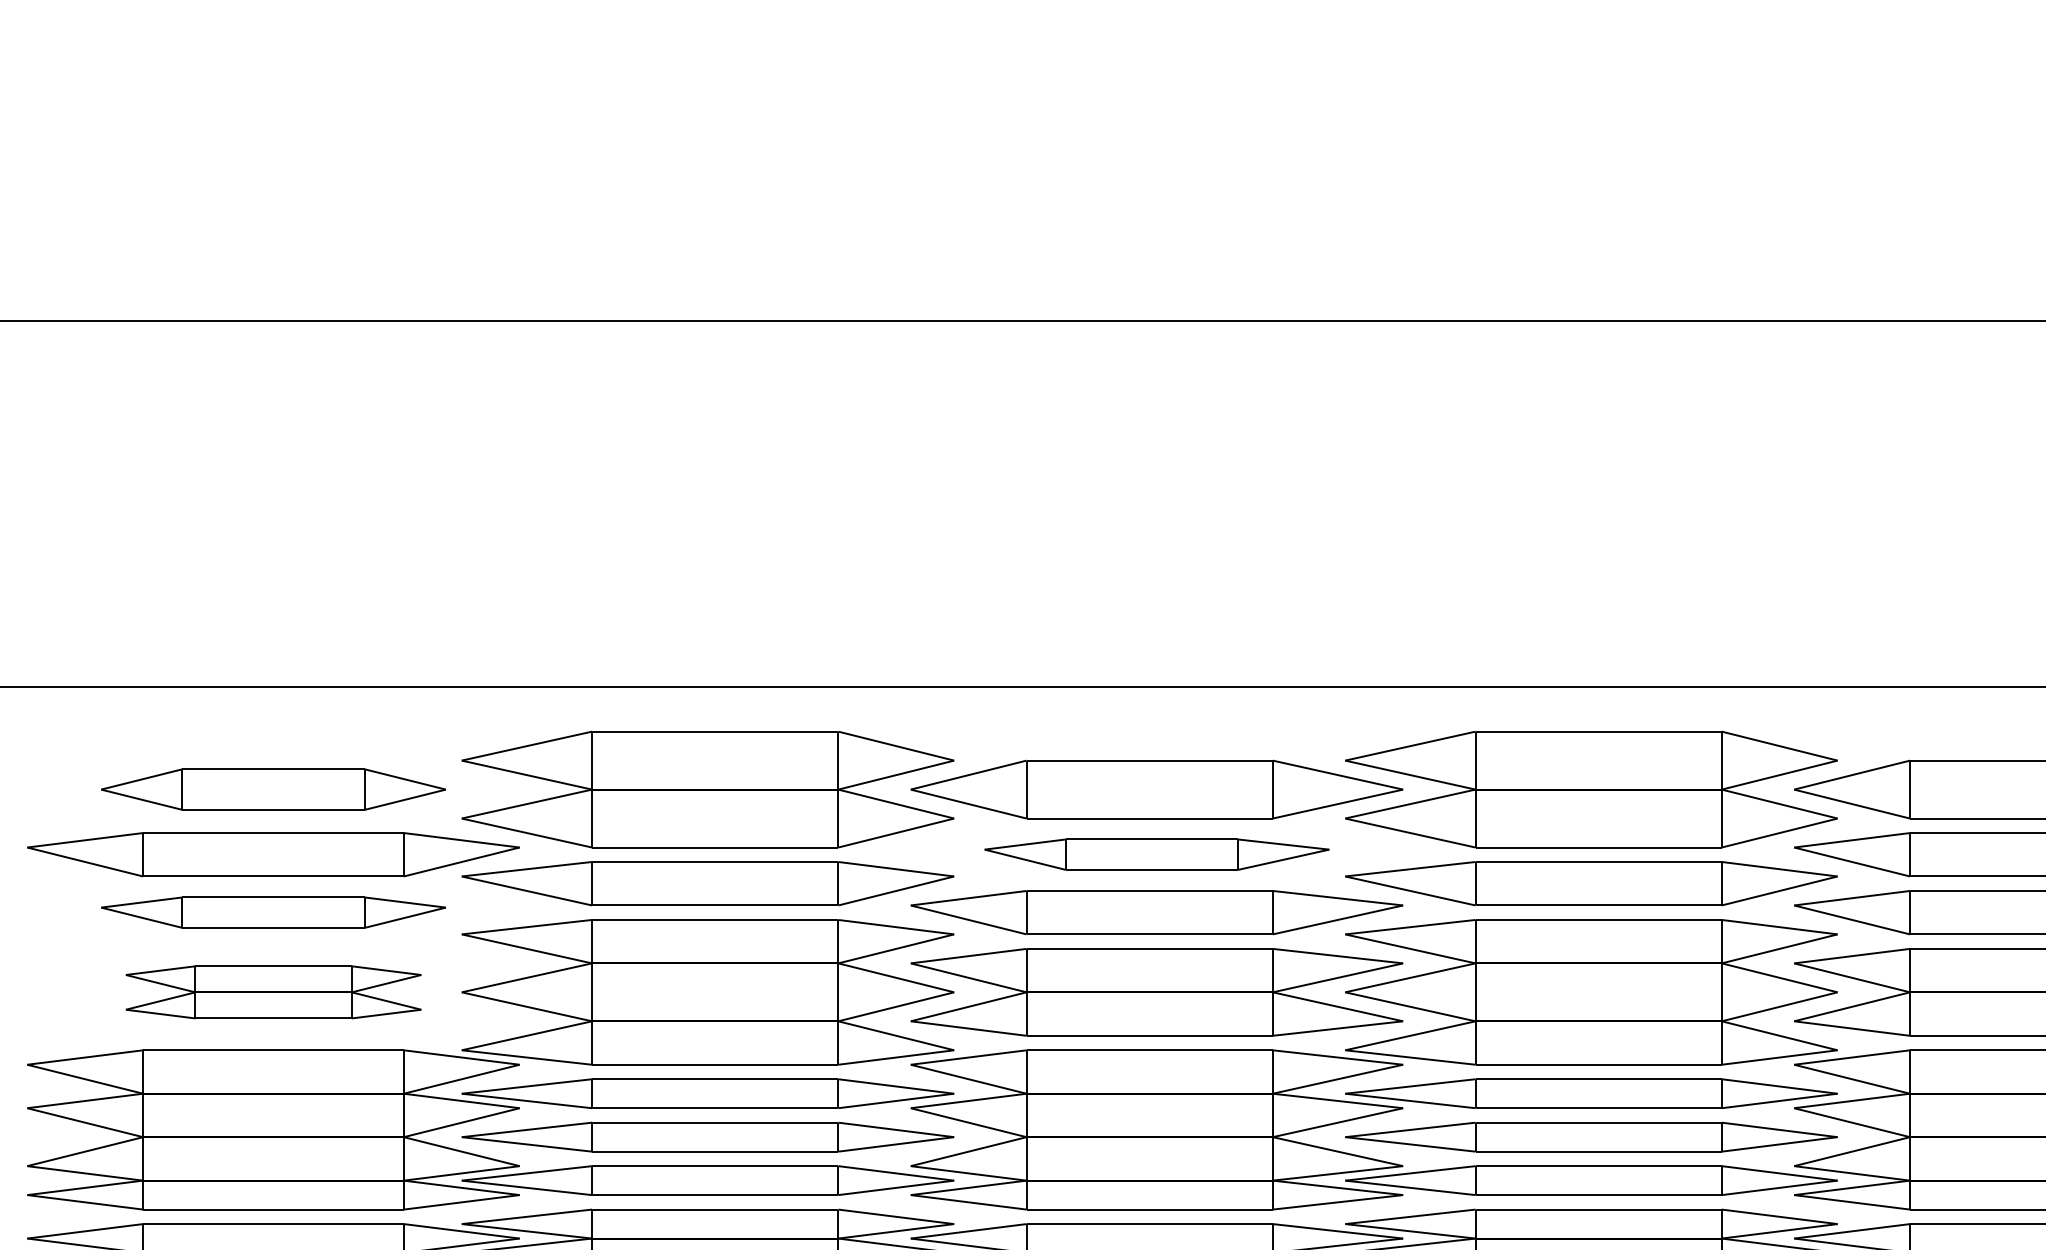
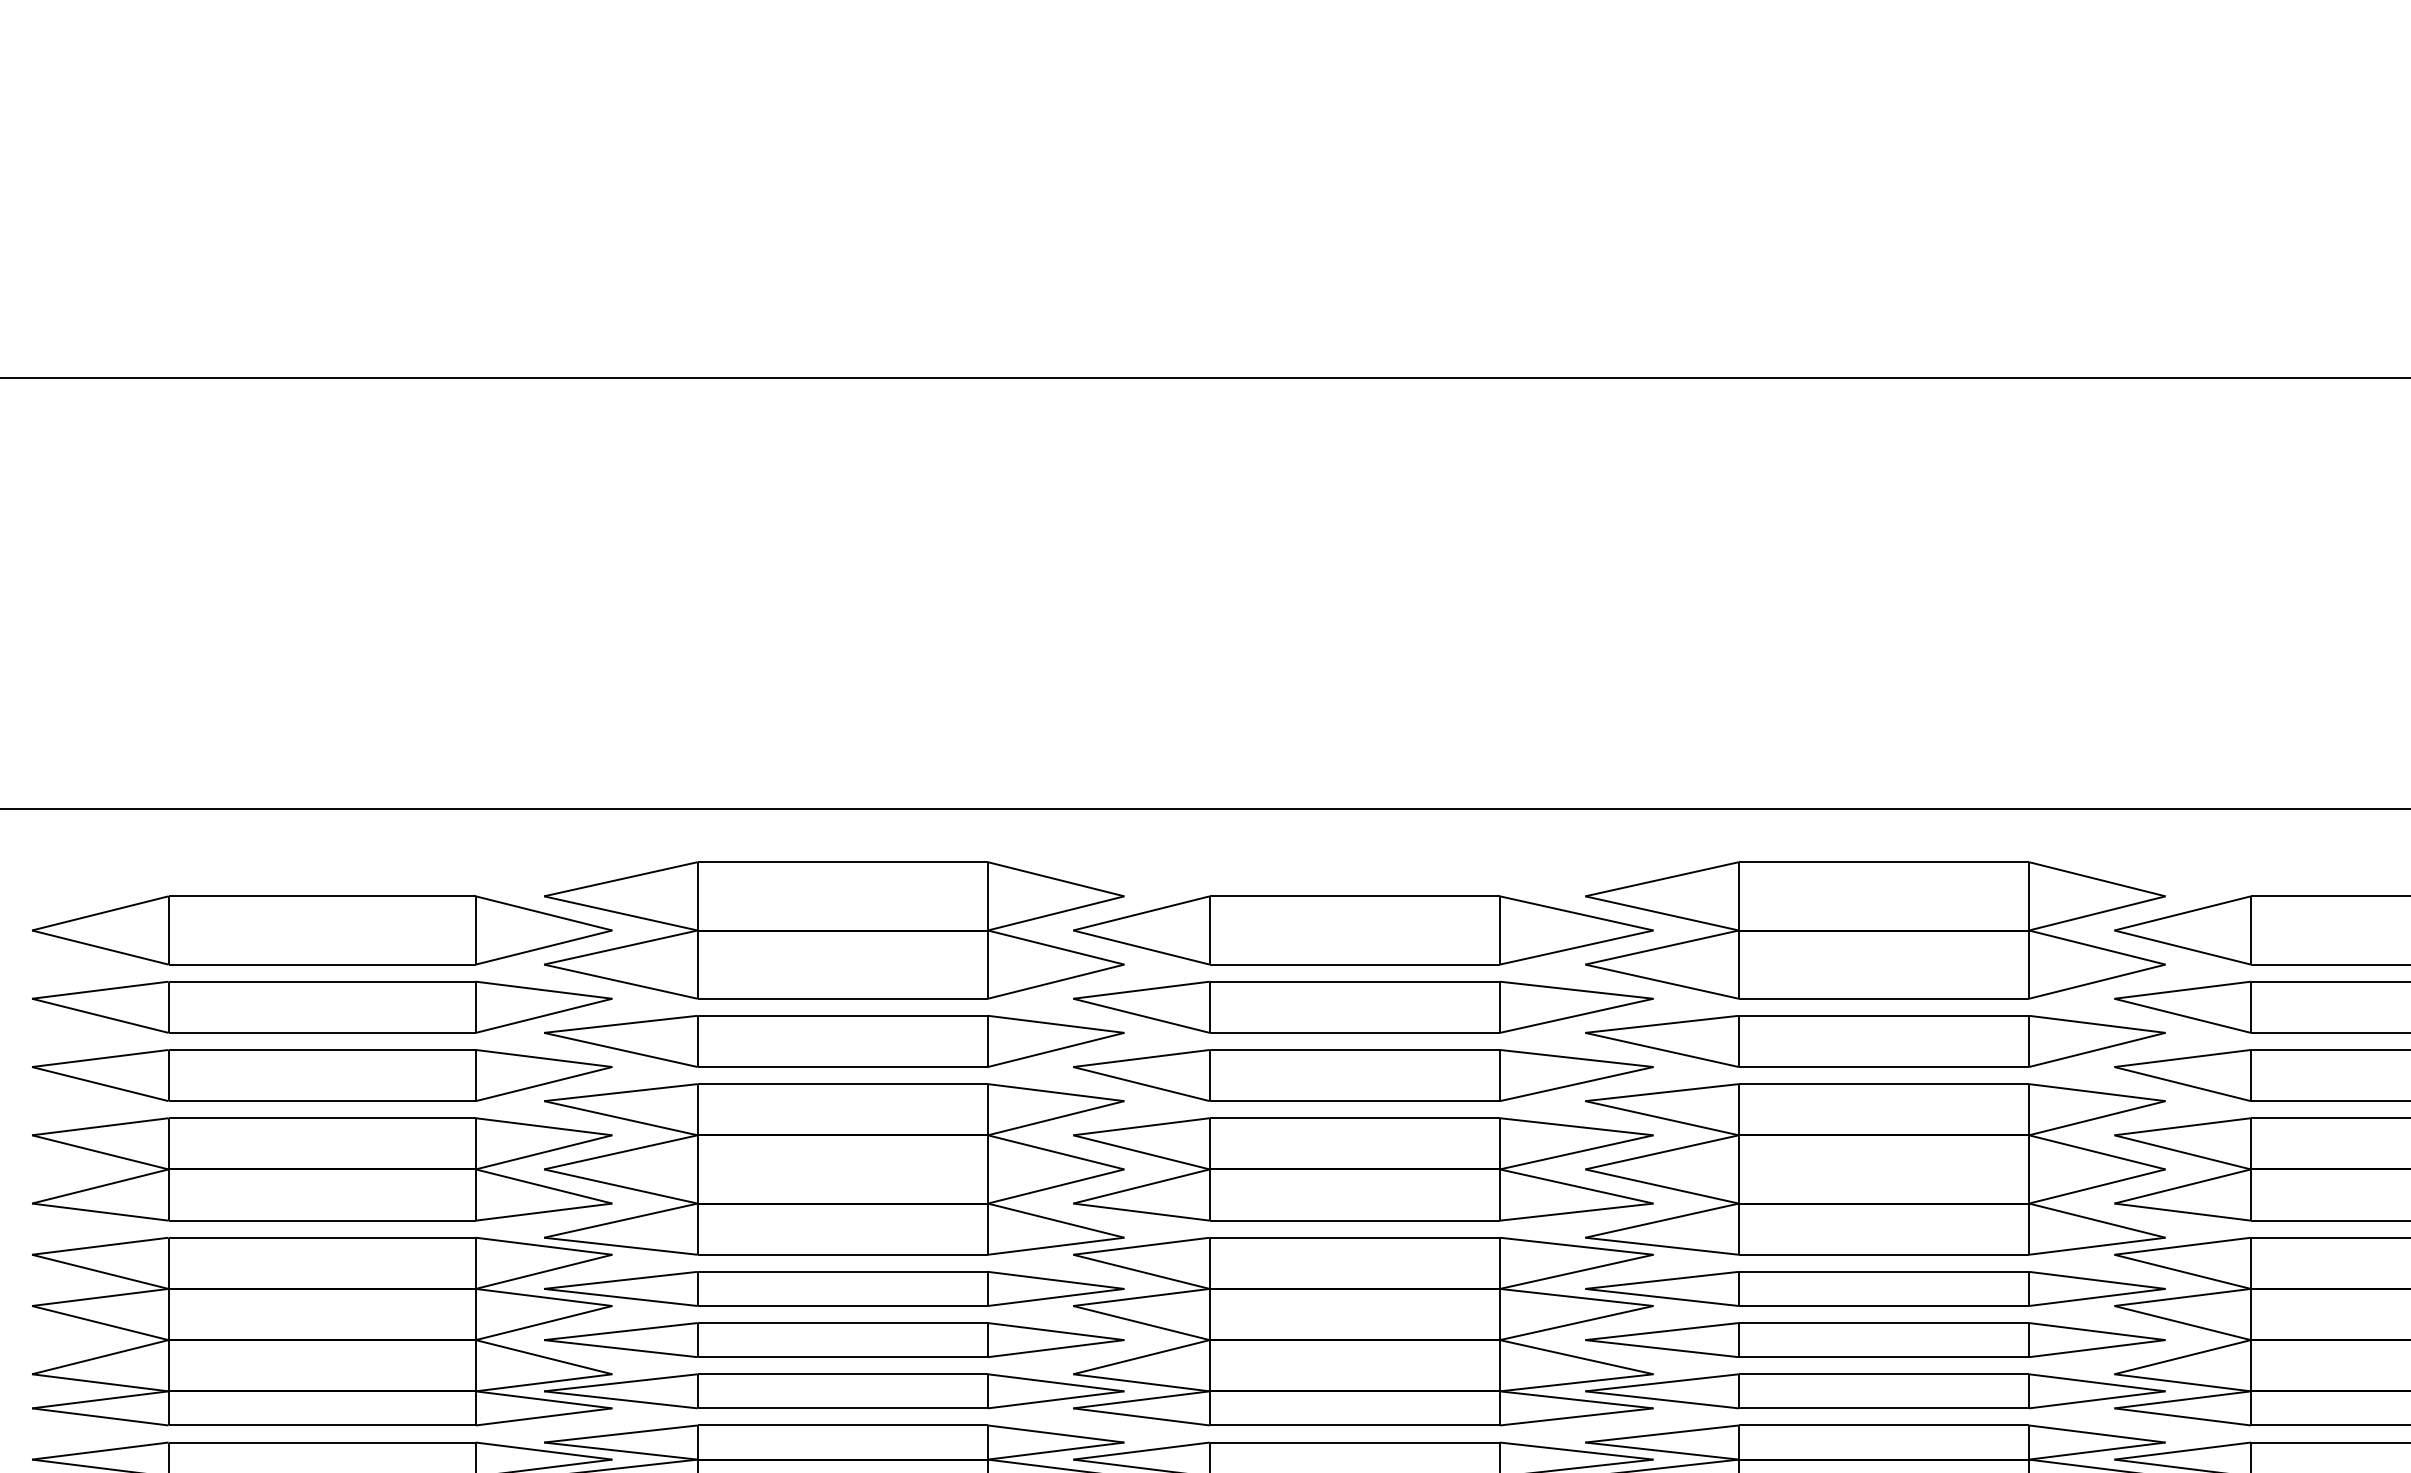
part: (273, 789) -> (322, 930), size x1.43
part: (1157, 854) -> (1363, 1006), size x1.43
part: (273, 912) -> (322, 1075), size x1.43
part: (273, 992) -> (322, 1169), size x1.67

